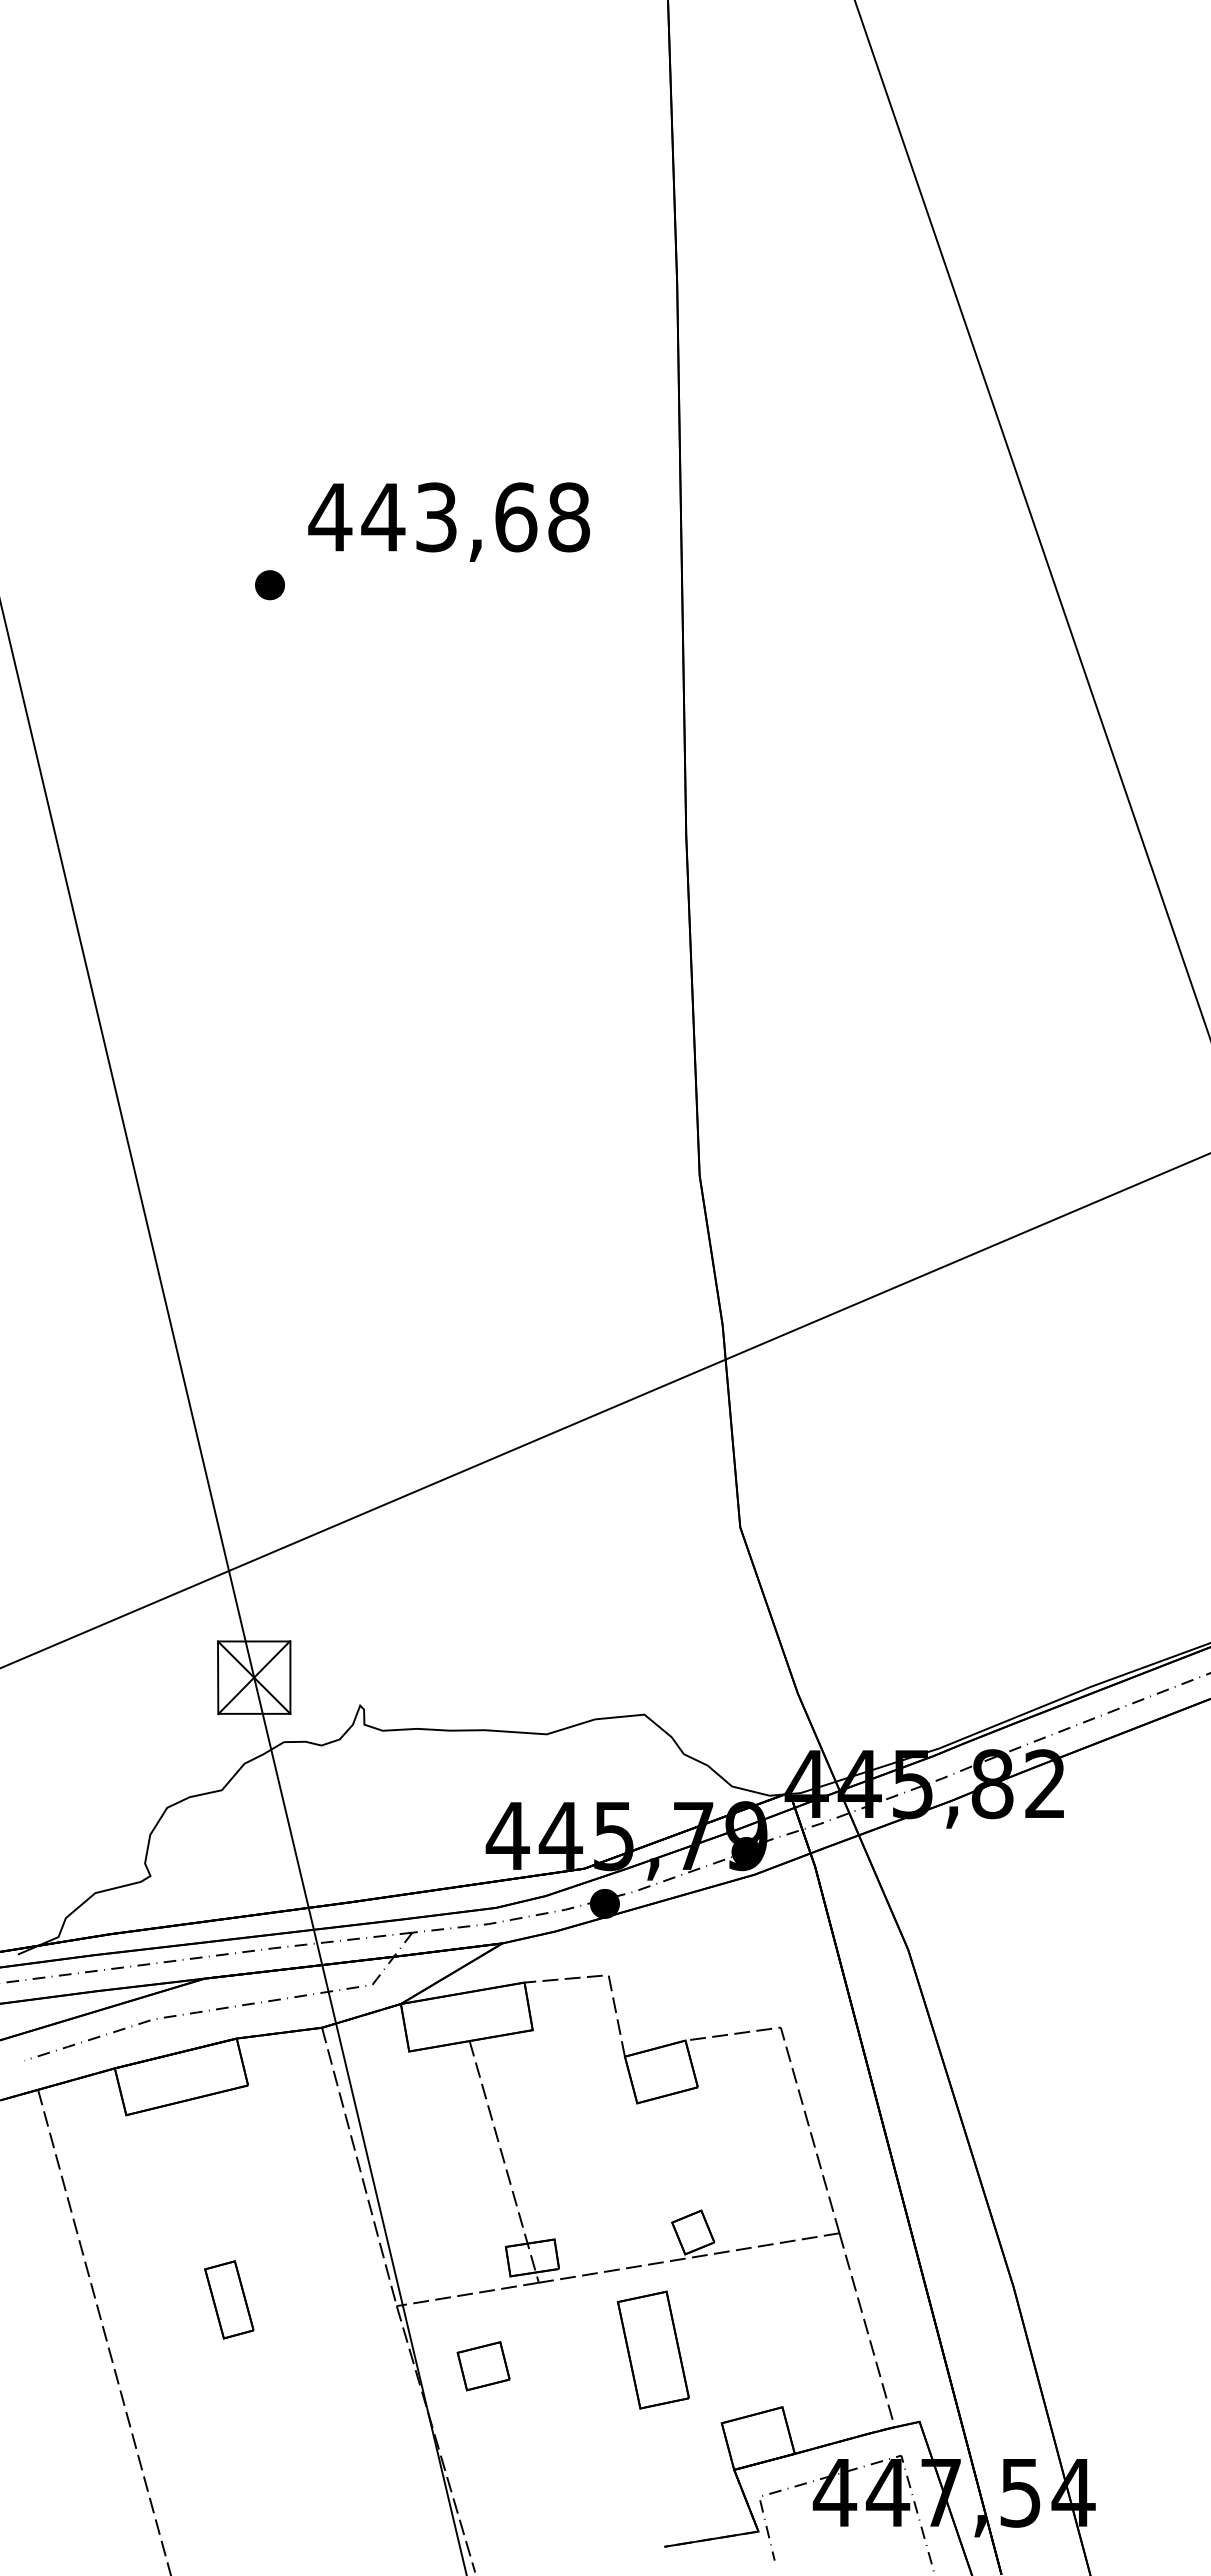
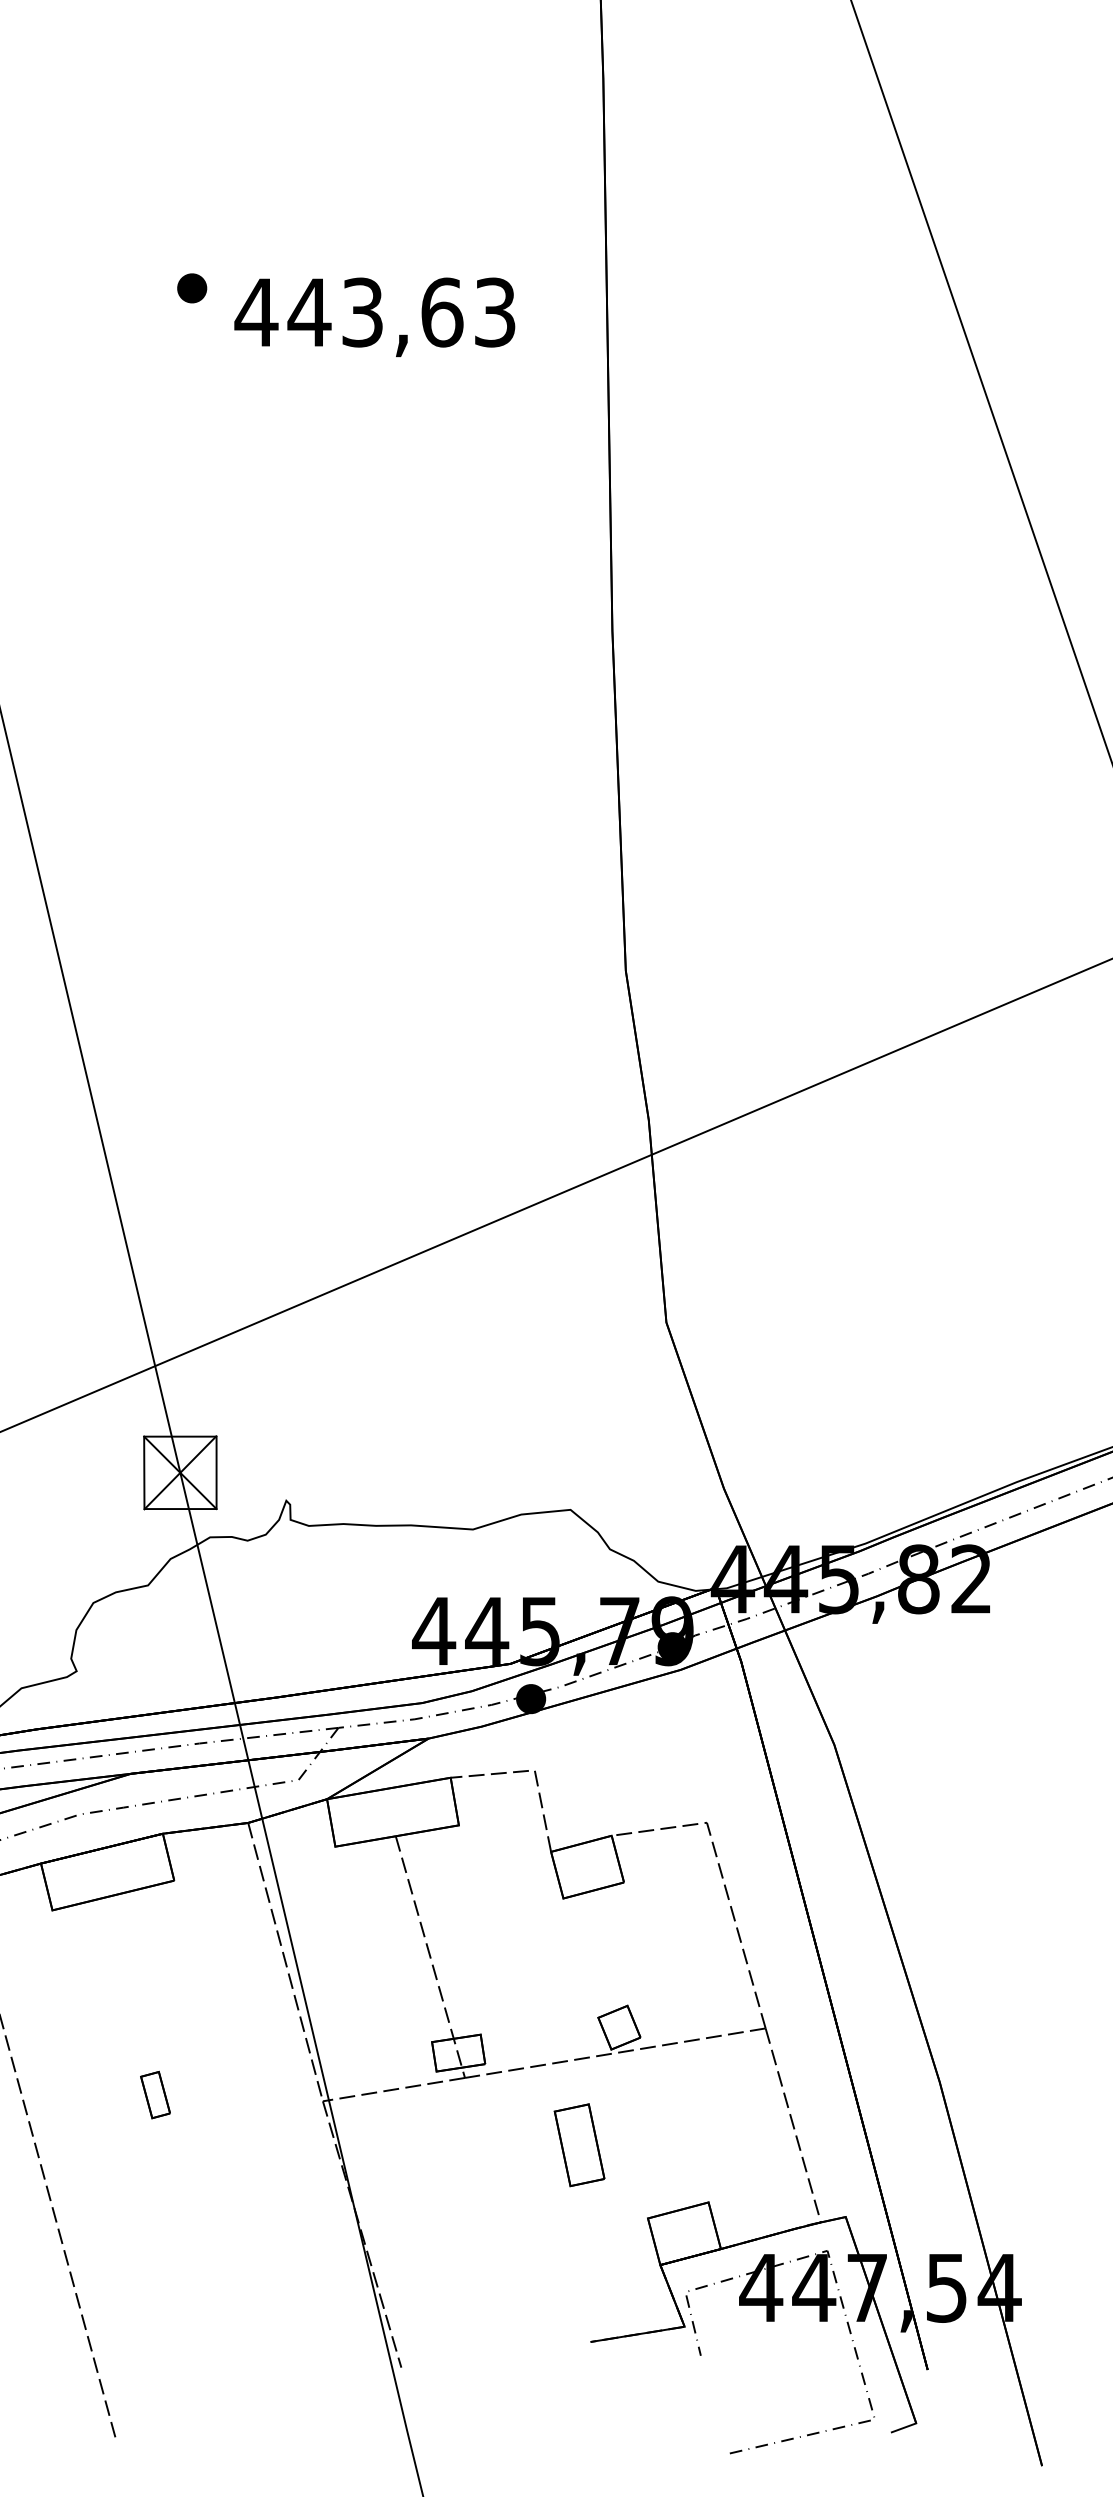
text: (568, 517) -> (494, 312), 443,68 -> 443,63
part: (269, 585) -> (191, 288), moved
part: (229, 2299) -> (155, 2094), size x0.6
part: (653, 2349) -> (579, 2144), size x0.7
part: (483, 2366) -> (409, 2161), removed

